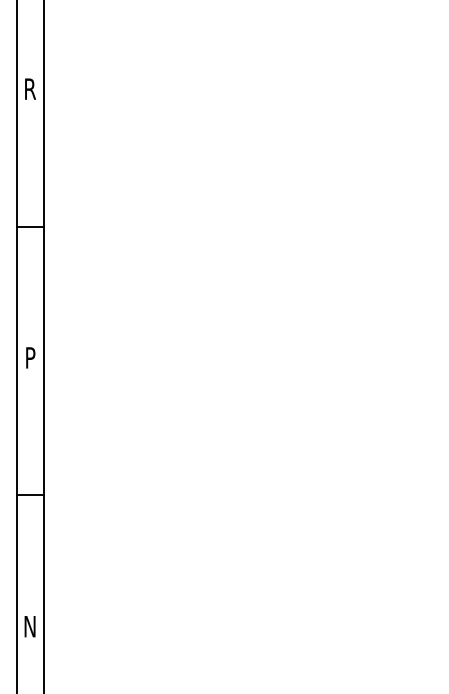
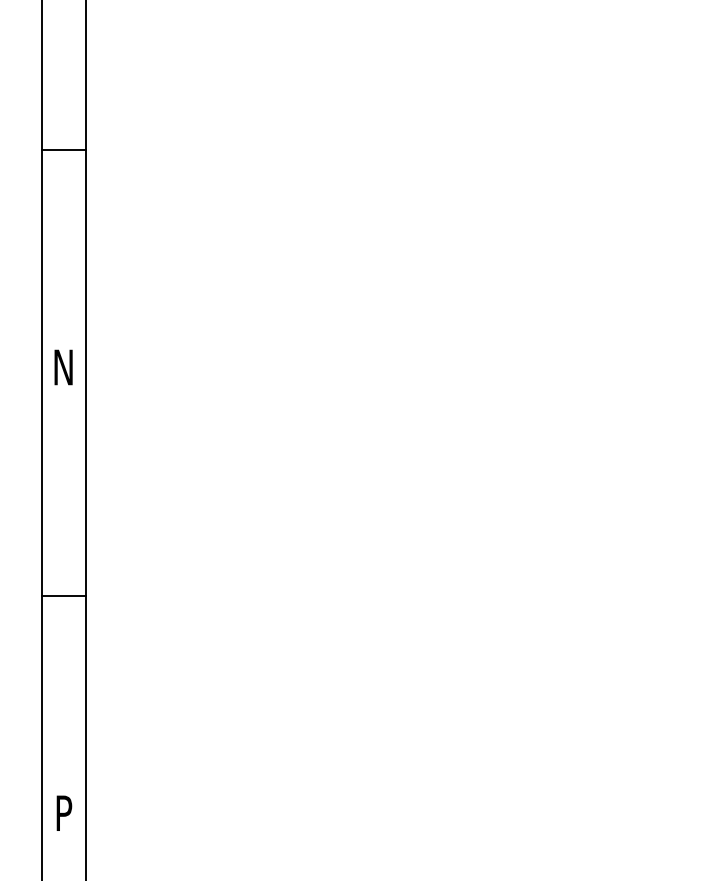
text: (29, 357) -> (62, 366), P -> N
text: (29, 626) -> (62, 813), N -> P

